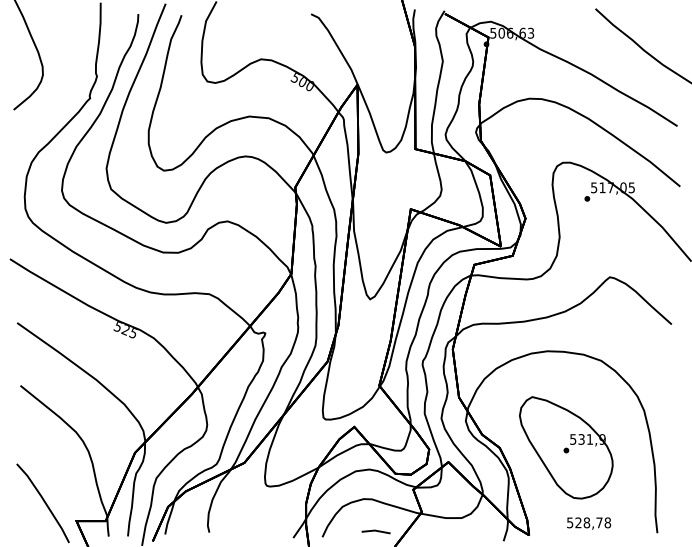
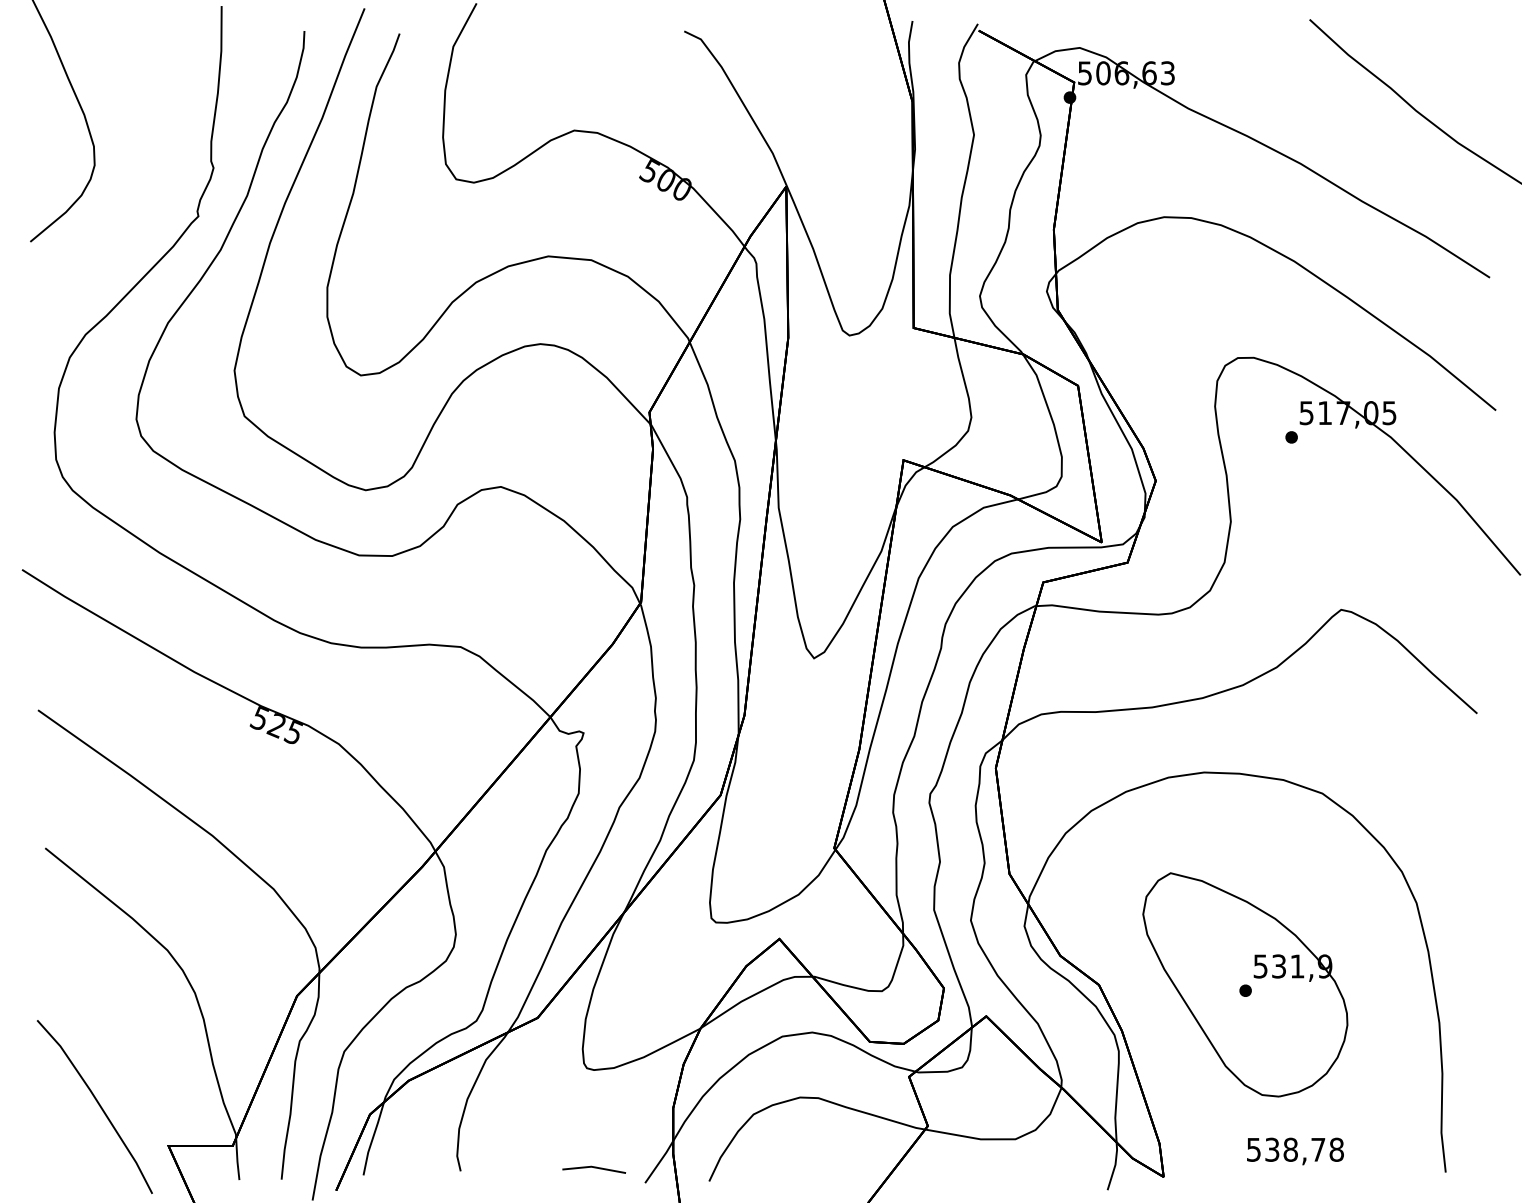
text: (578, 523) -> (1272, 1151), 528,78 -> 538,78
line: (375, 531) -> (592, 1168), moved

